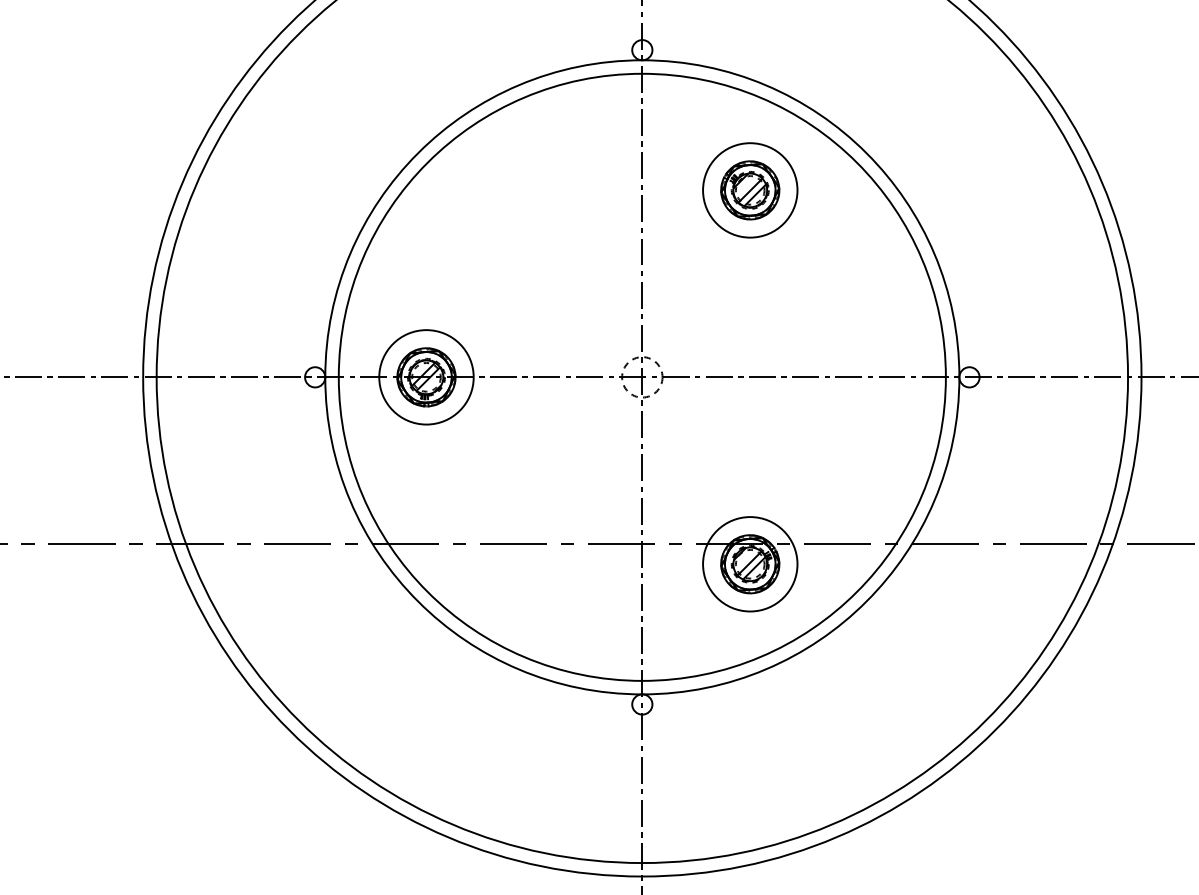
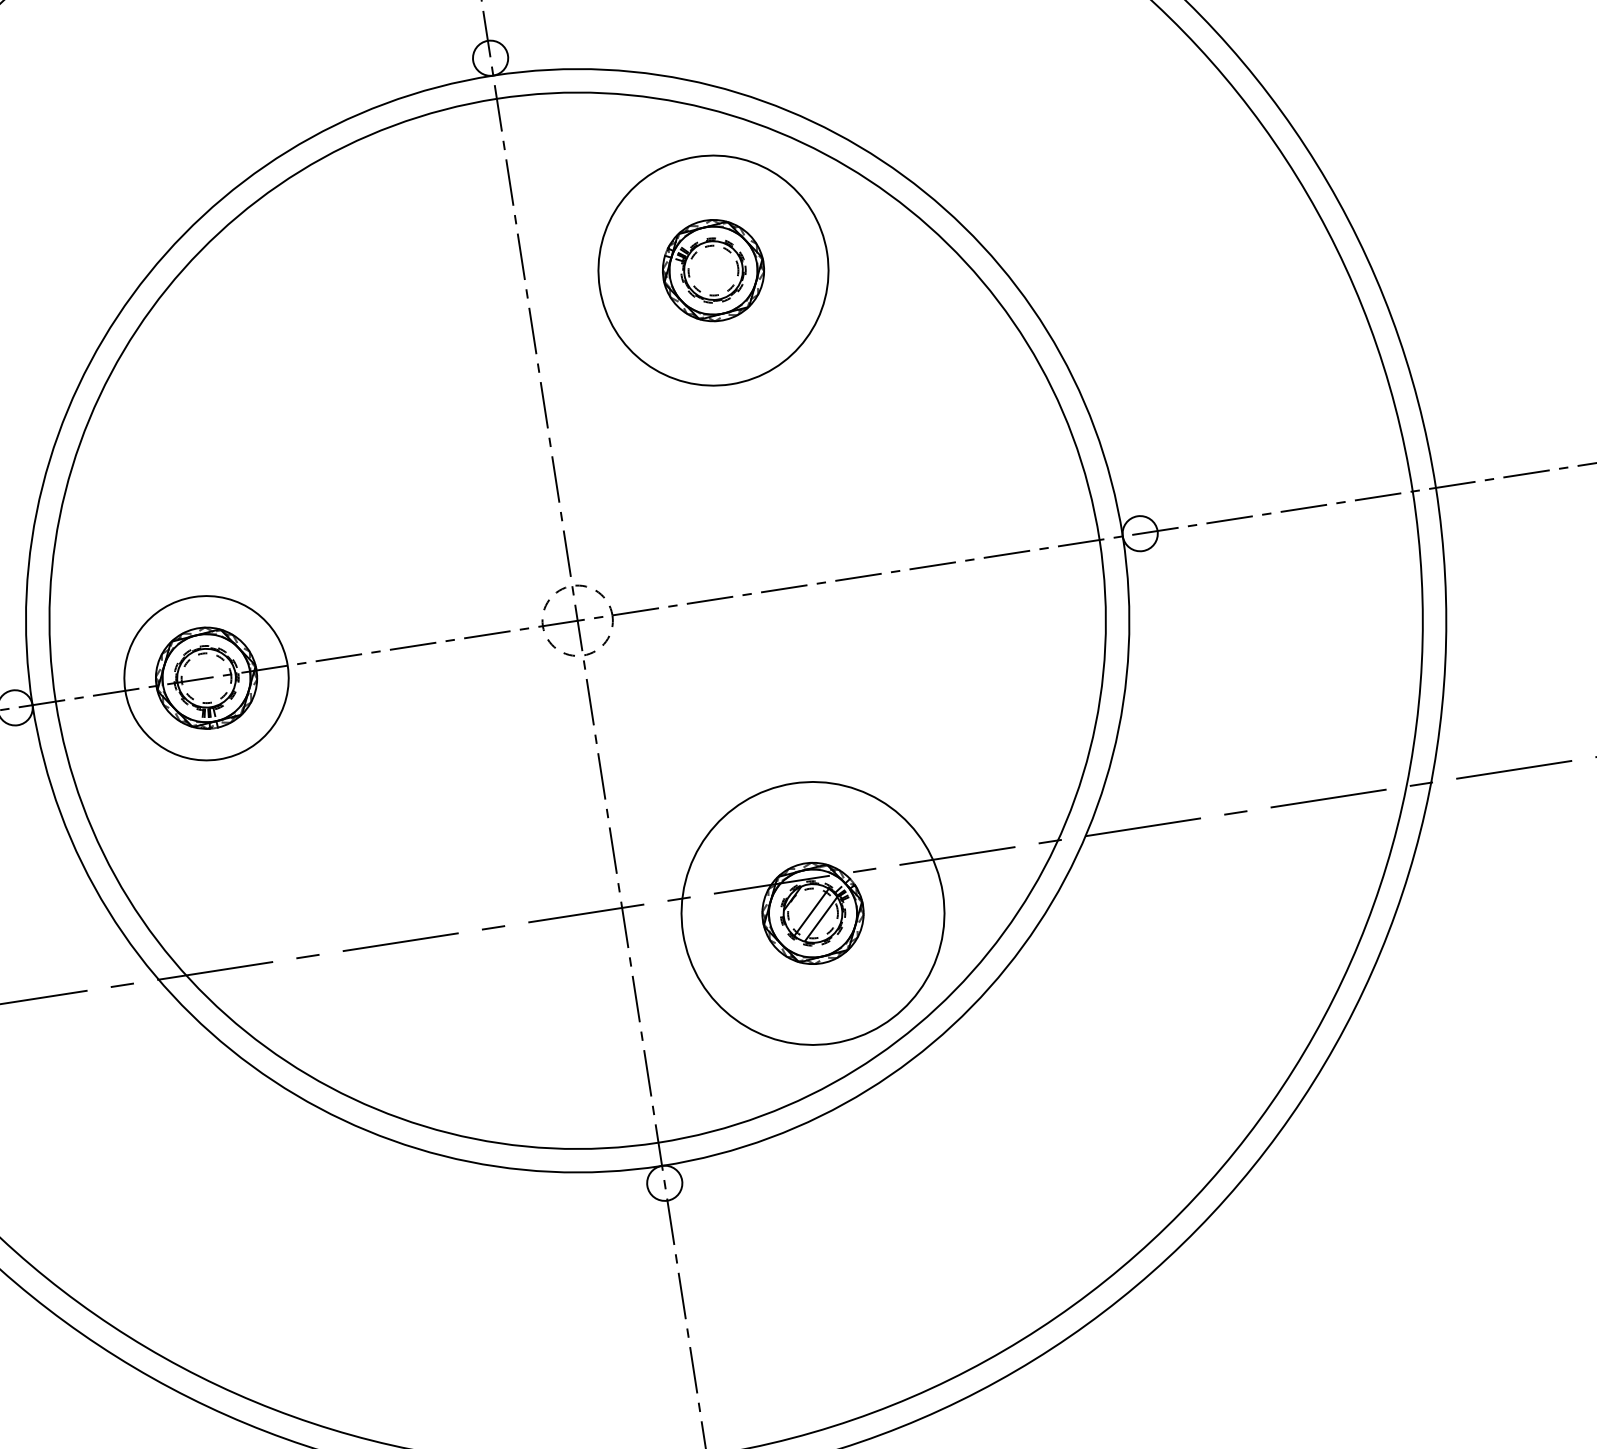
hatch: (749, 189) -> (711, 269), removed
circle: (750, 190) -> (713, 270), size x1.4
hatch: (426, 377) -> (206, 678), removed
circle: (750, 564) -> (813, 913), size x1.6

